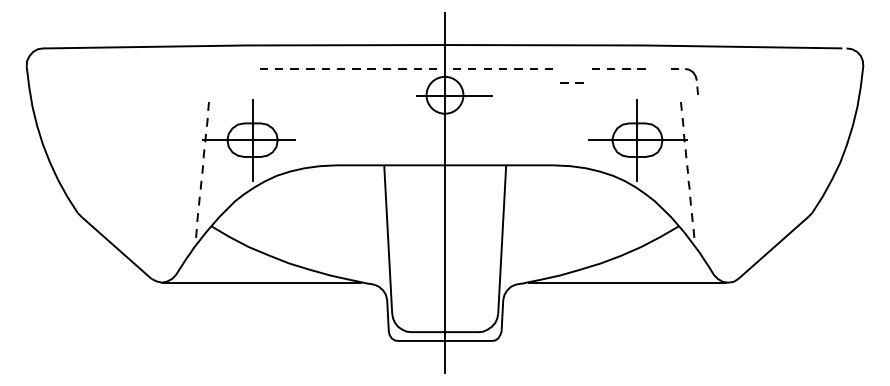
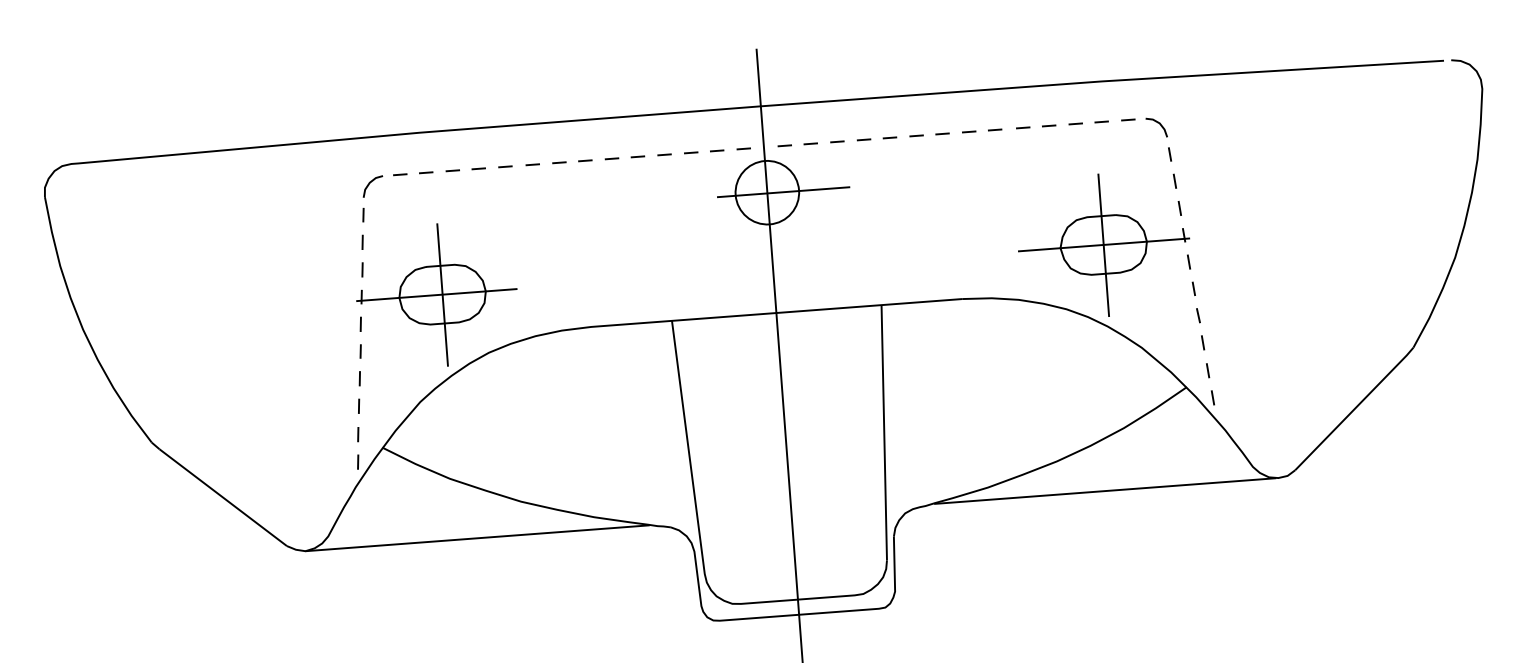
part: (230, 69) -> (395, 176), added
part: (695, 80) -> (1164, 137), moved
line: (568, 82) -> (976, 130), moved

